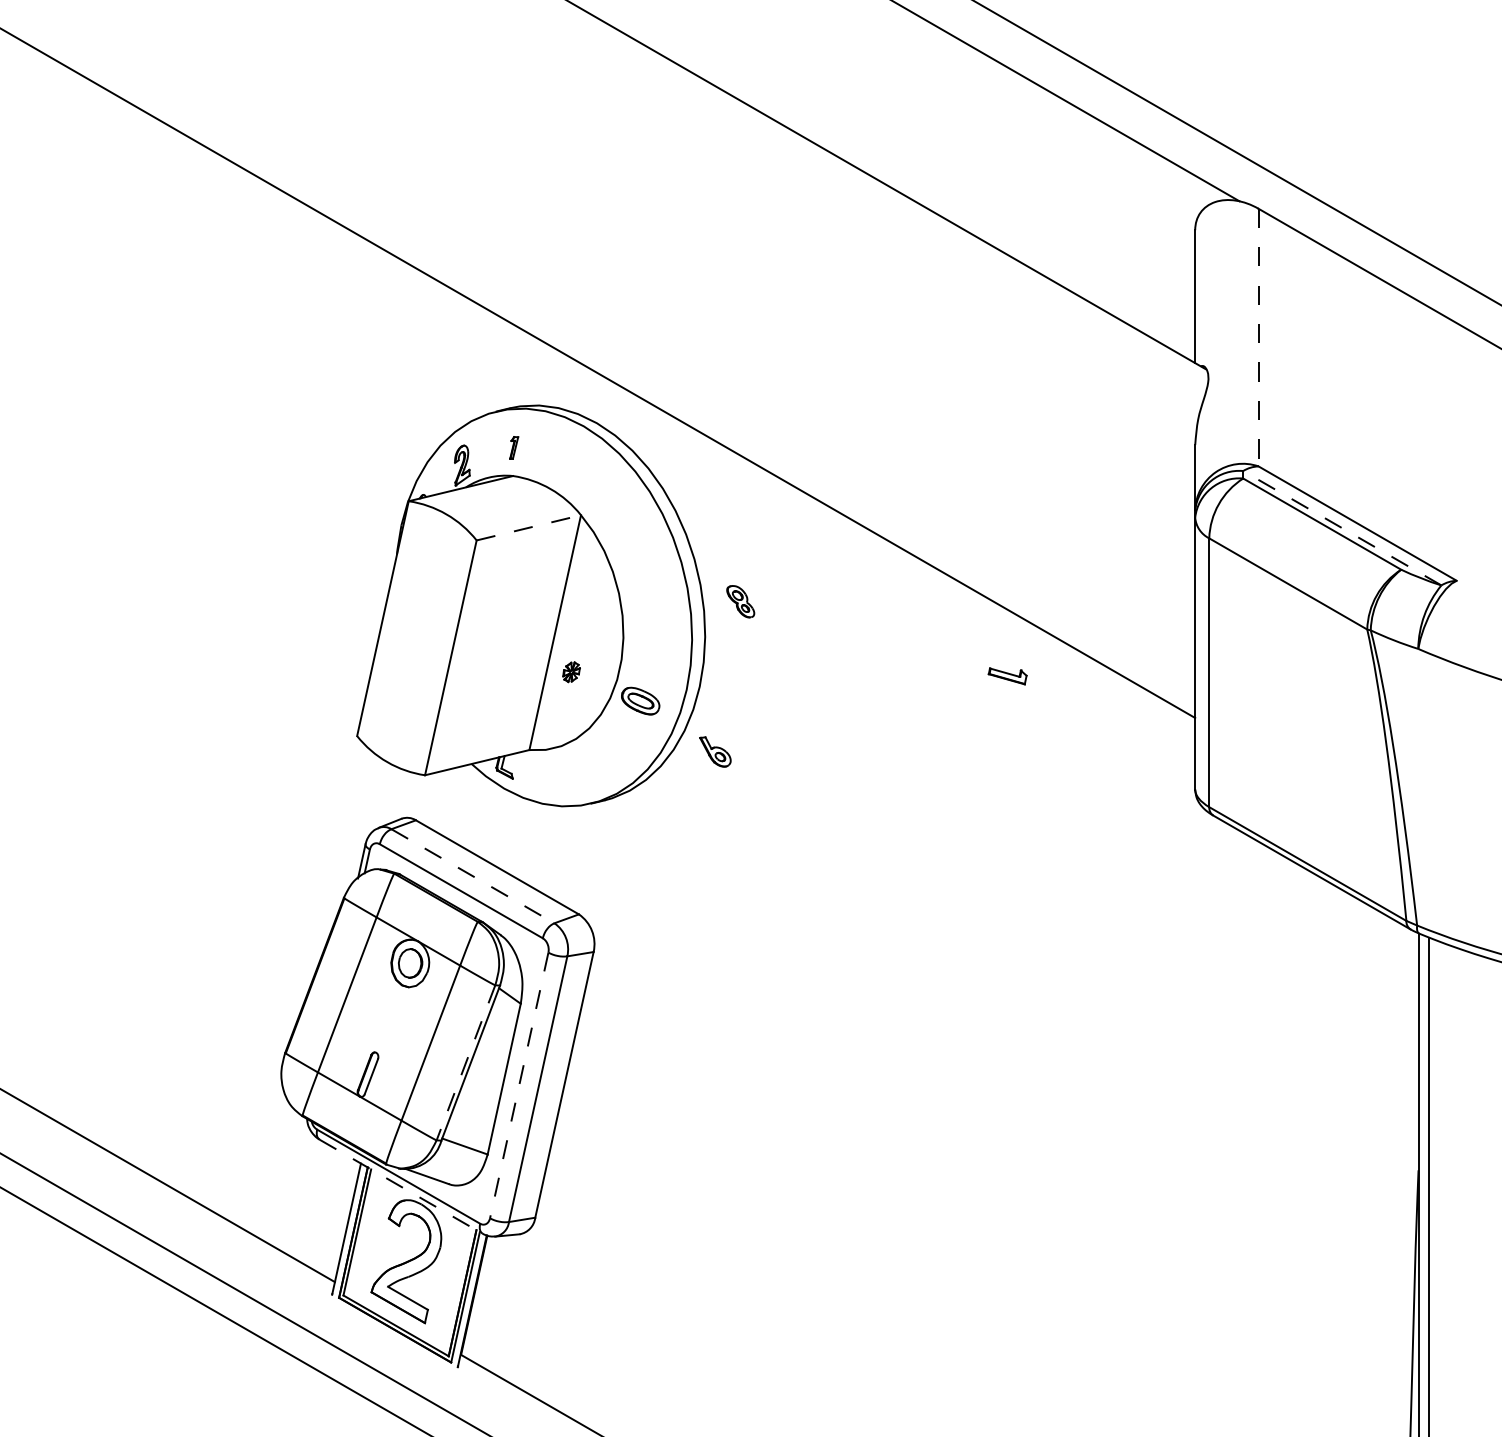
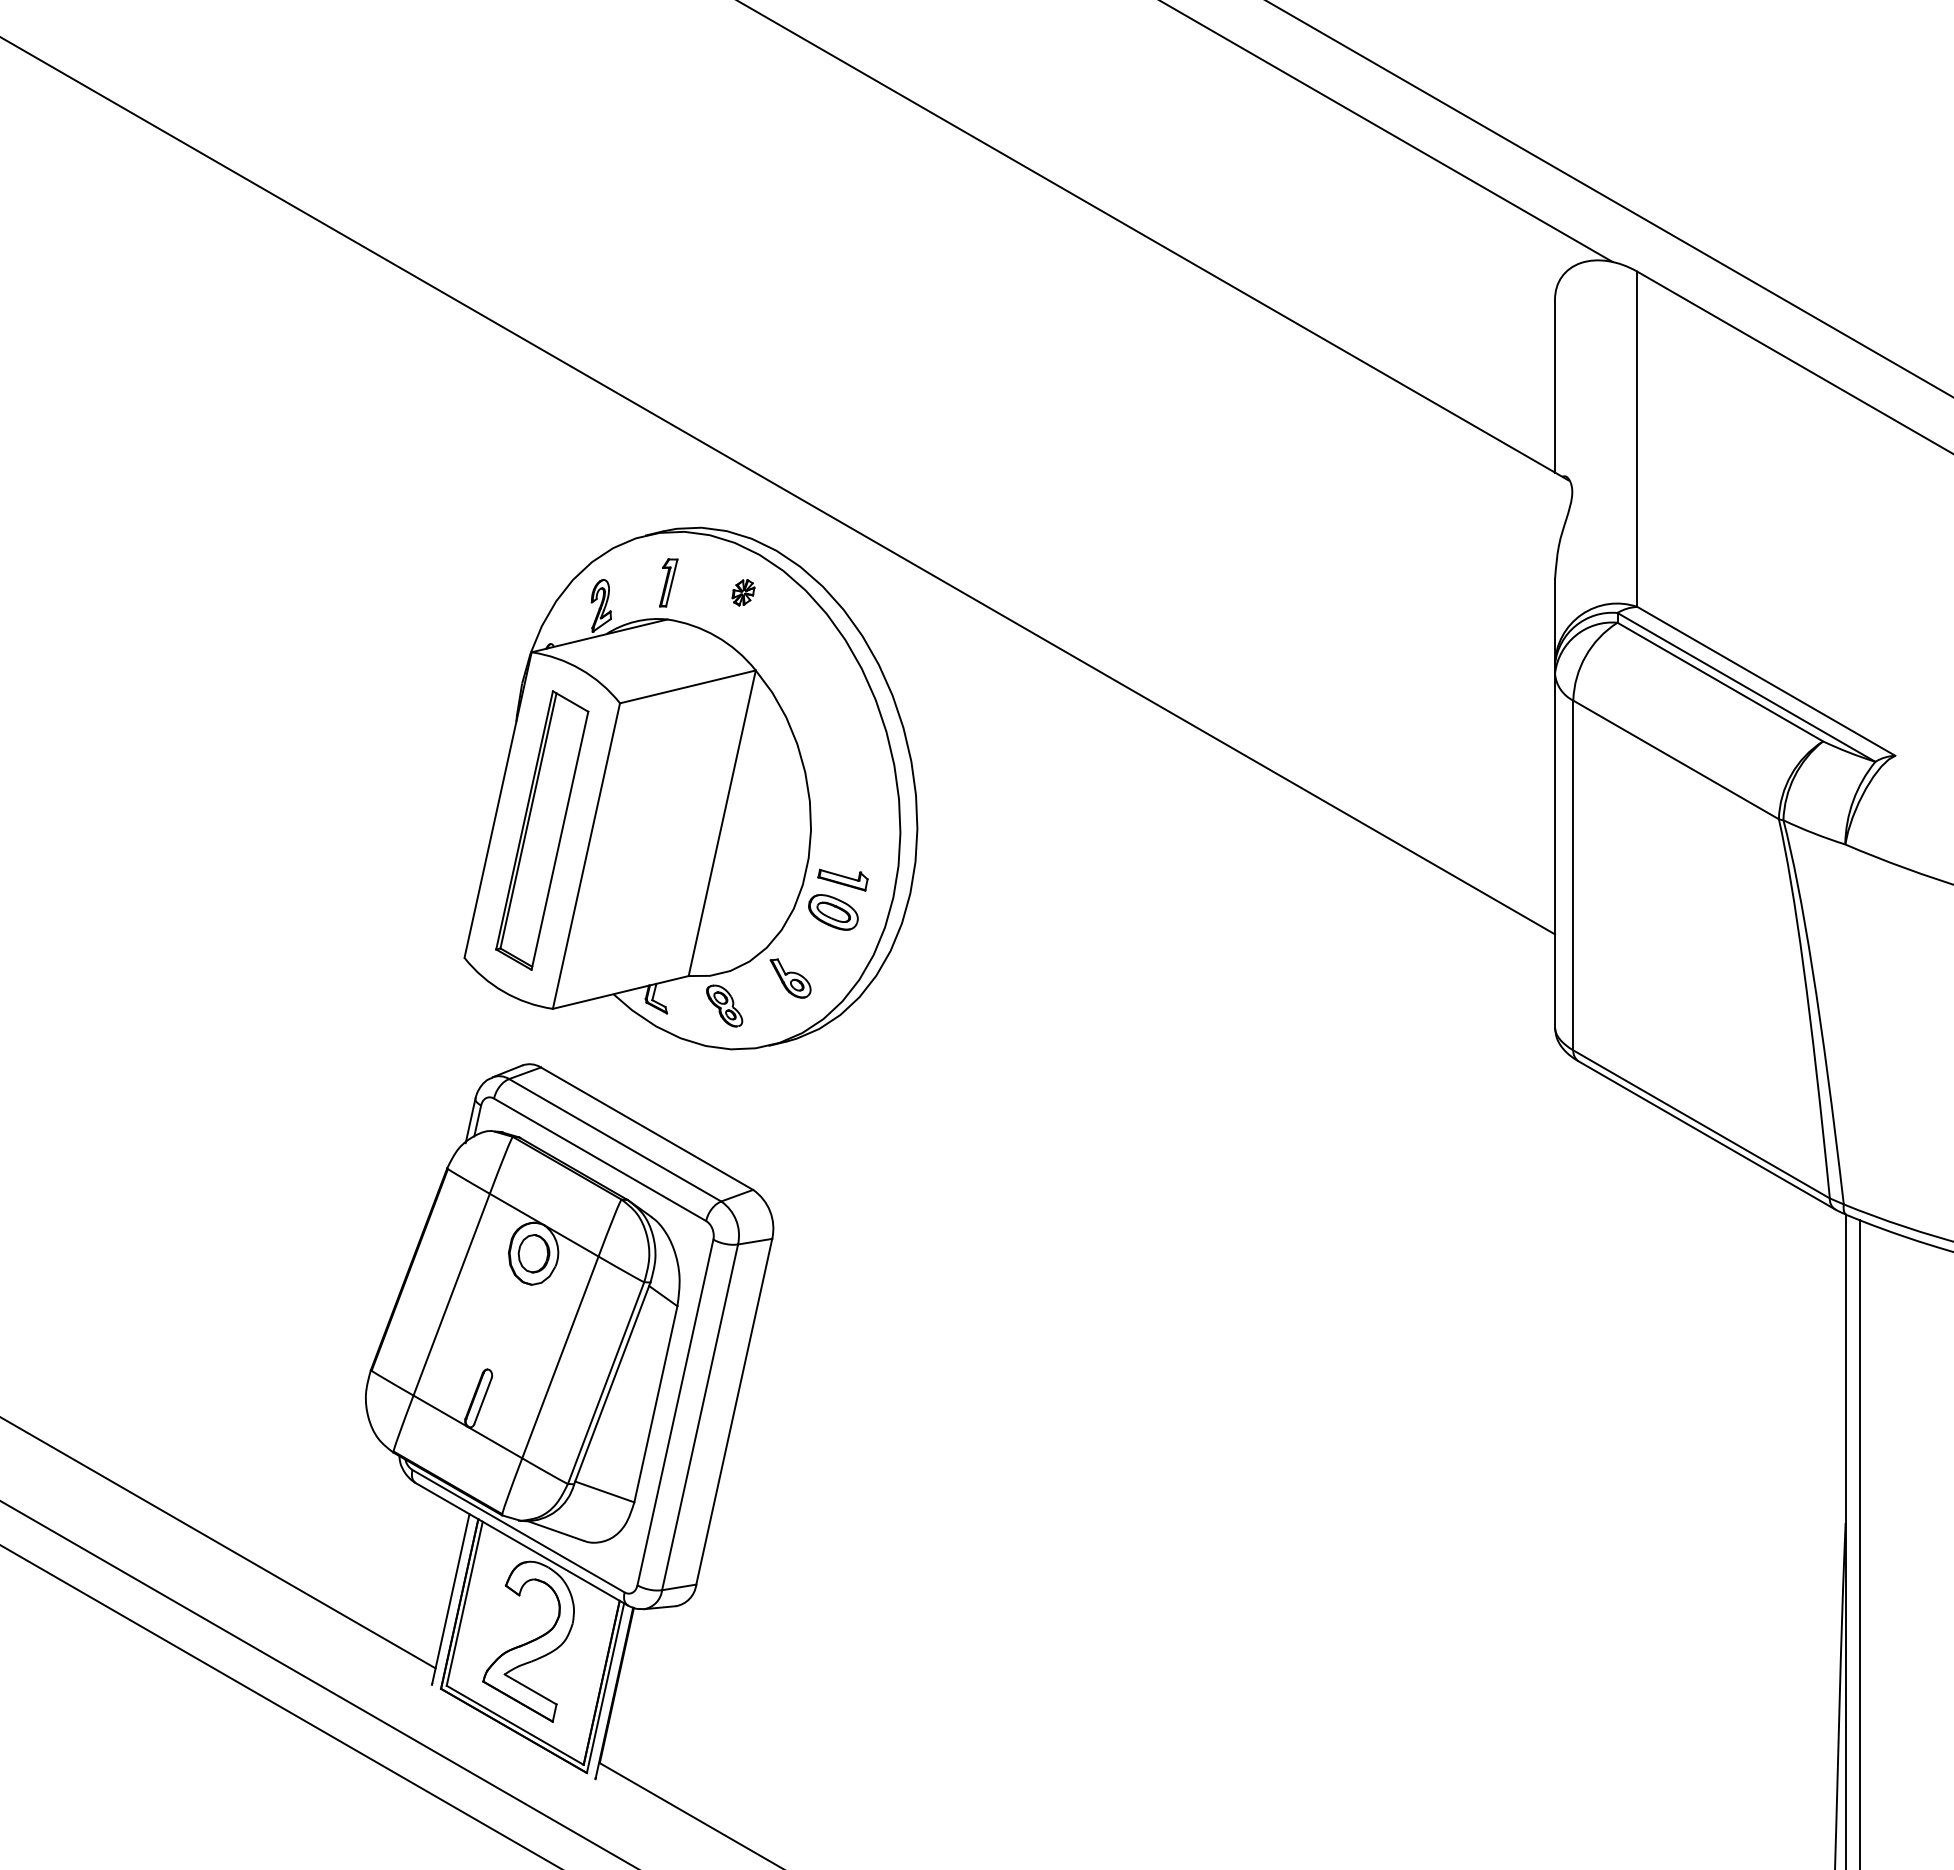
line: (1258, 337) -> (1637, 439), dashed -> solid
part: (513, 447) -> (668, 582), size x1.67
line: (528, 527) -> (687, 686), dashed -> solid
line: (1342, 528) -> (1746, 687), dashed -> solid
part: (740, 601) -> (724, 1005), moved
part: (417, 638) -> (542, 830), added
part: (571, 672) -> (743, 592), moved
part: (1007, 675) -> (842, 879), moved
part: (715, 751) -> (790, 978), moved
line: (473, 876) -> (615, 1140), dashed -> solid
line: (466, 1063) -> (606, 1383), dashed -> solid
line: (519, 1085) -> (675, 1412), dashed -> solid
line: (401, 1186) -> (522, 1544), dashed -> solid

